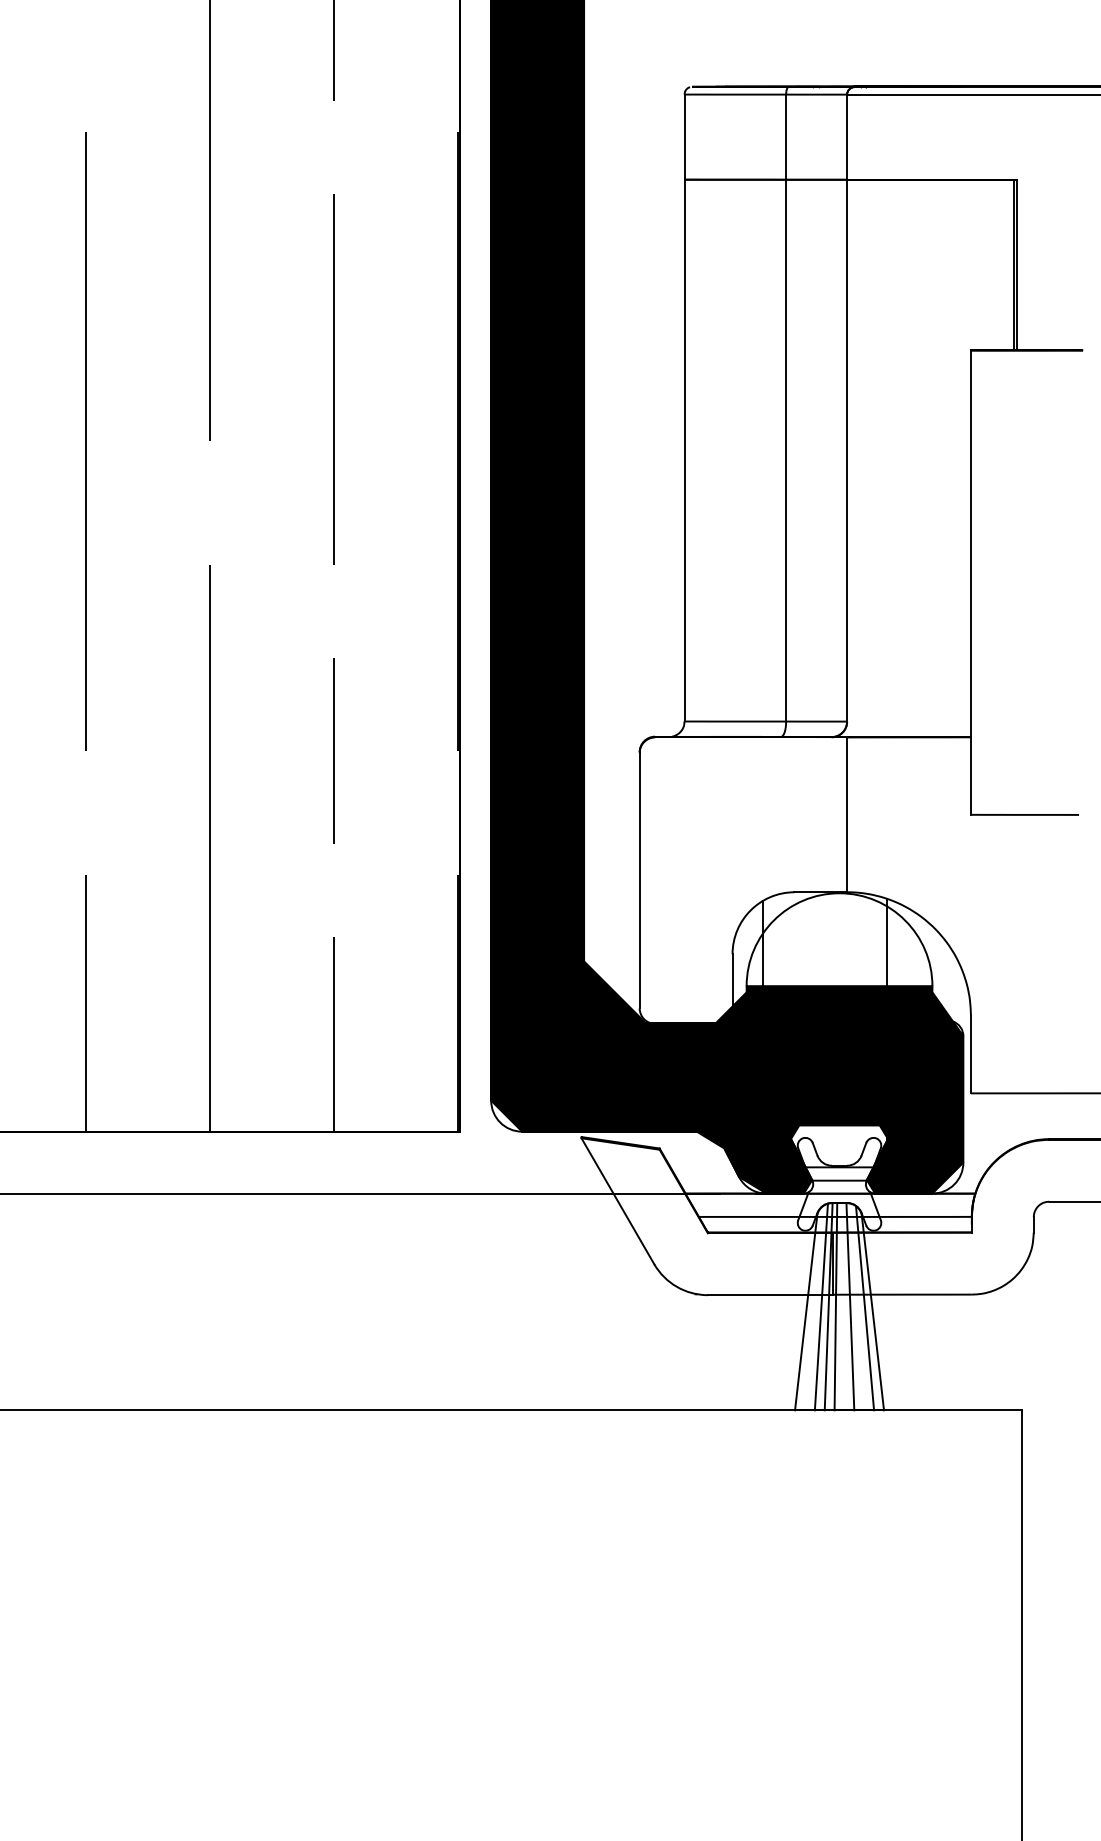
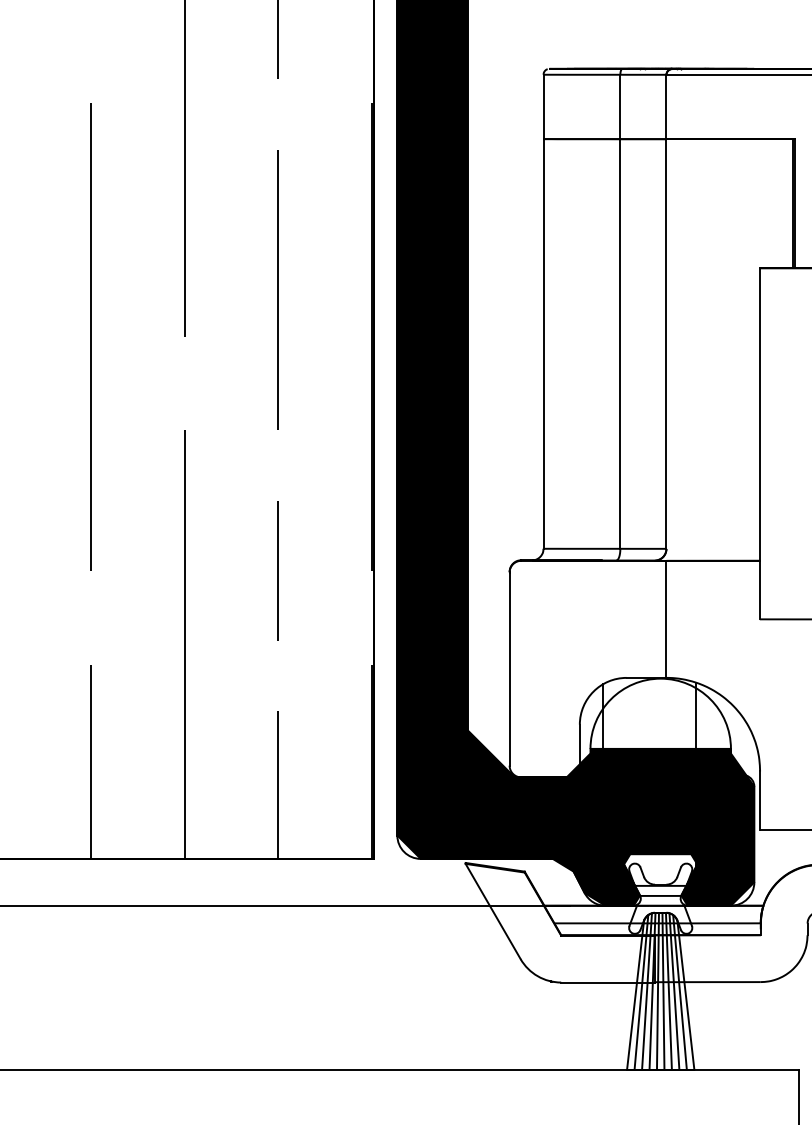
line: (842, 1306) -> (662, 991), added
line: (857, 1306) -> (674, 991), added
line: (813, 1308) -> (641, 992), added

